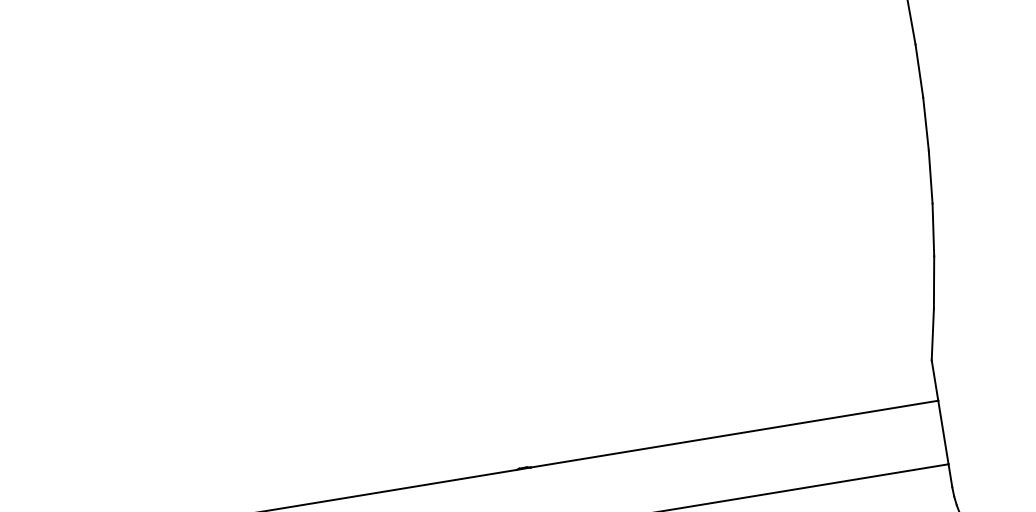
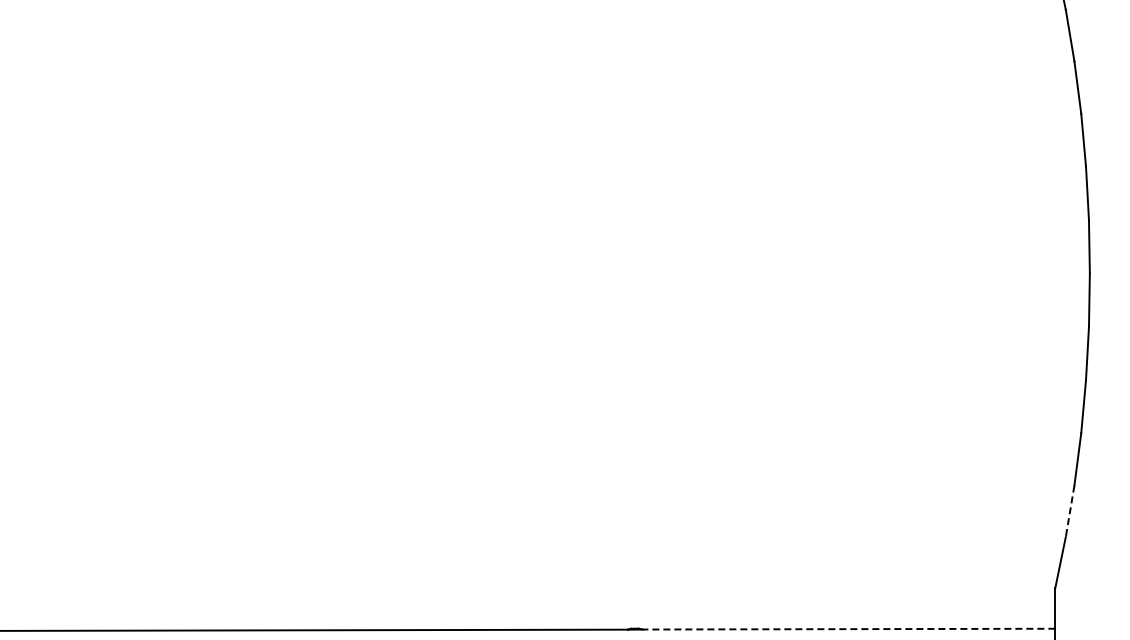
line: (934, 282) -> (1070, 511), solid -> dashed
line: (734, 434) -> (848, 629), solid -> dashed

